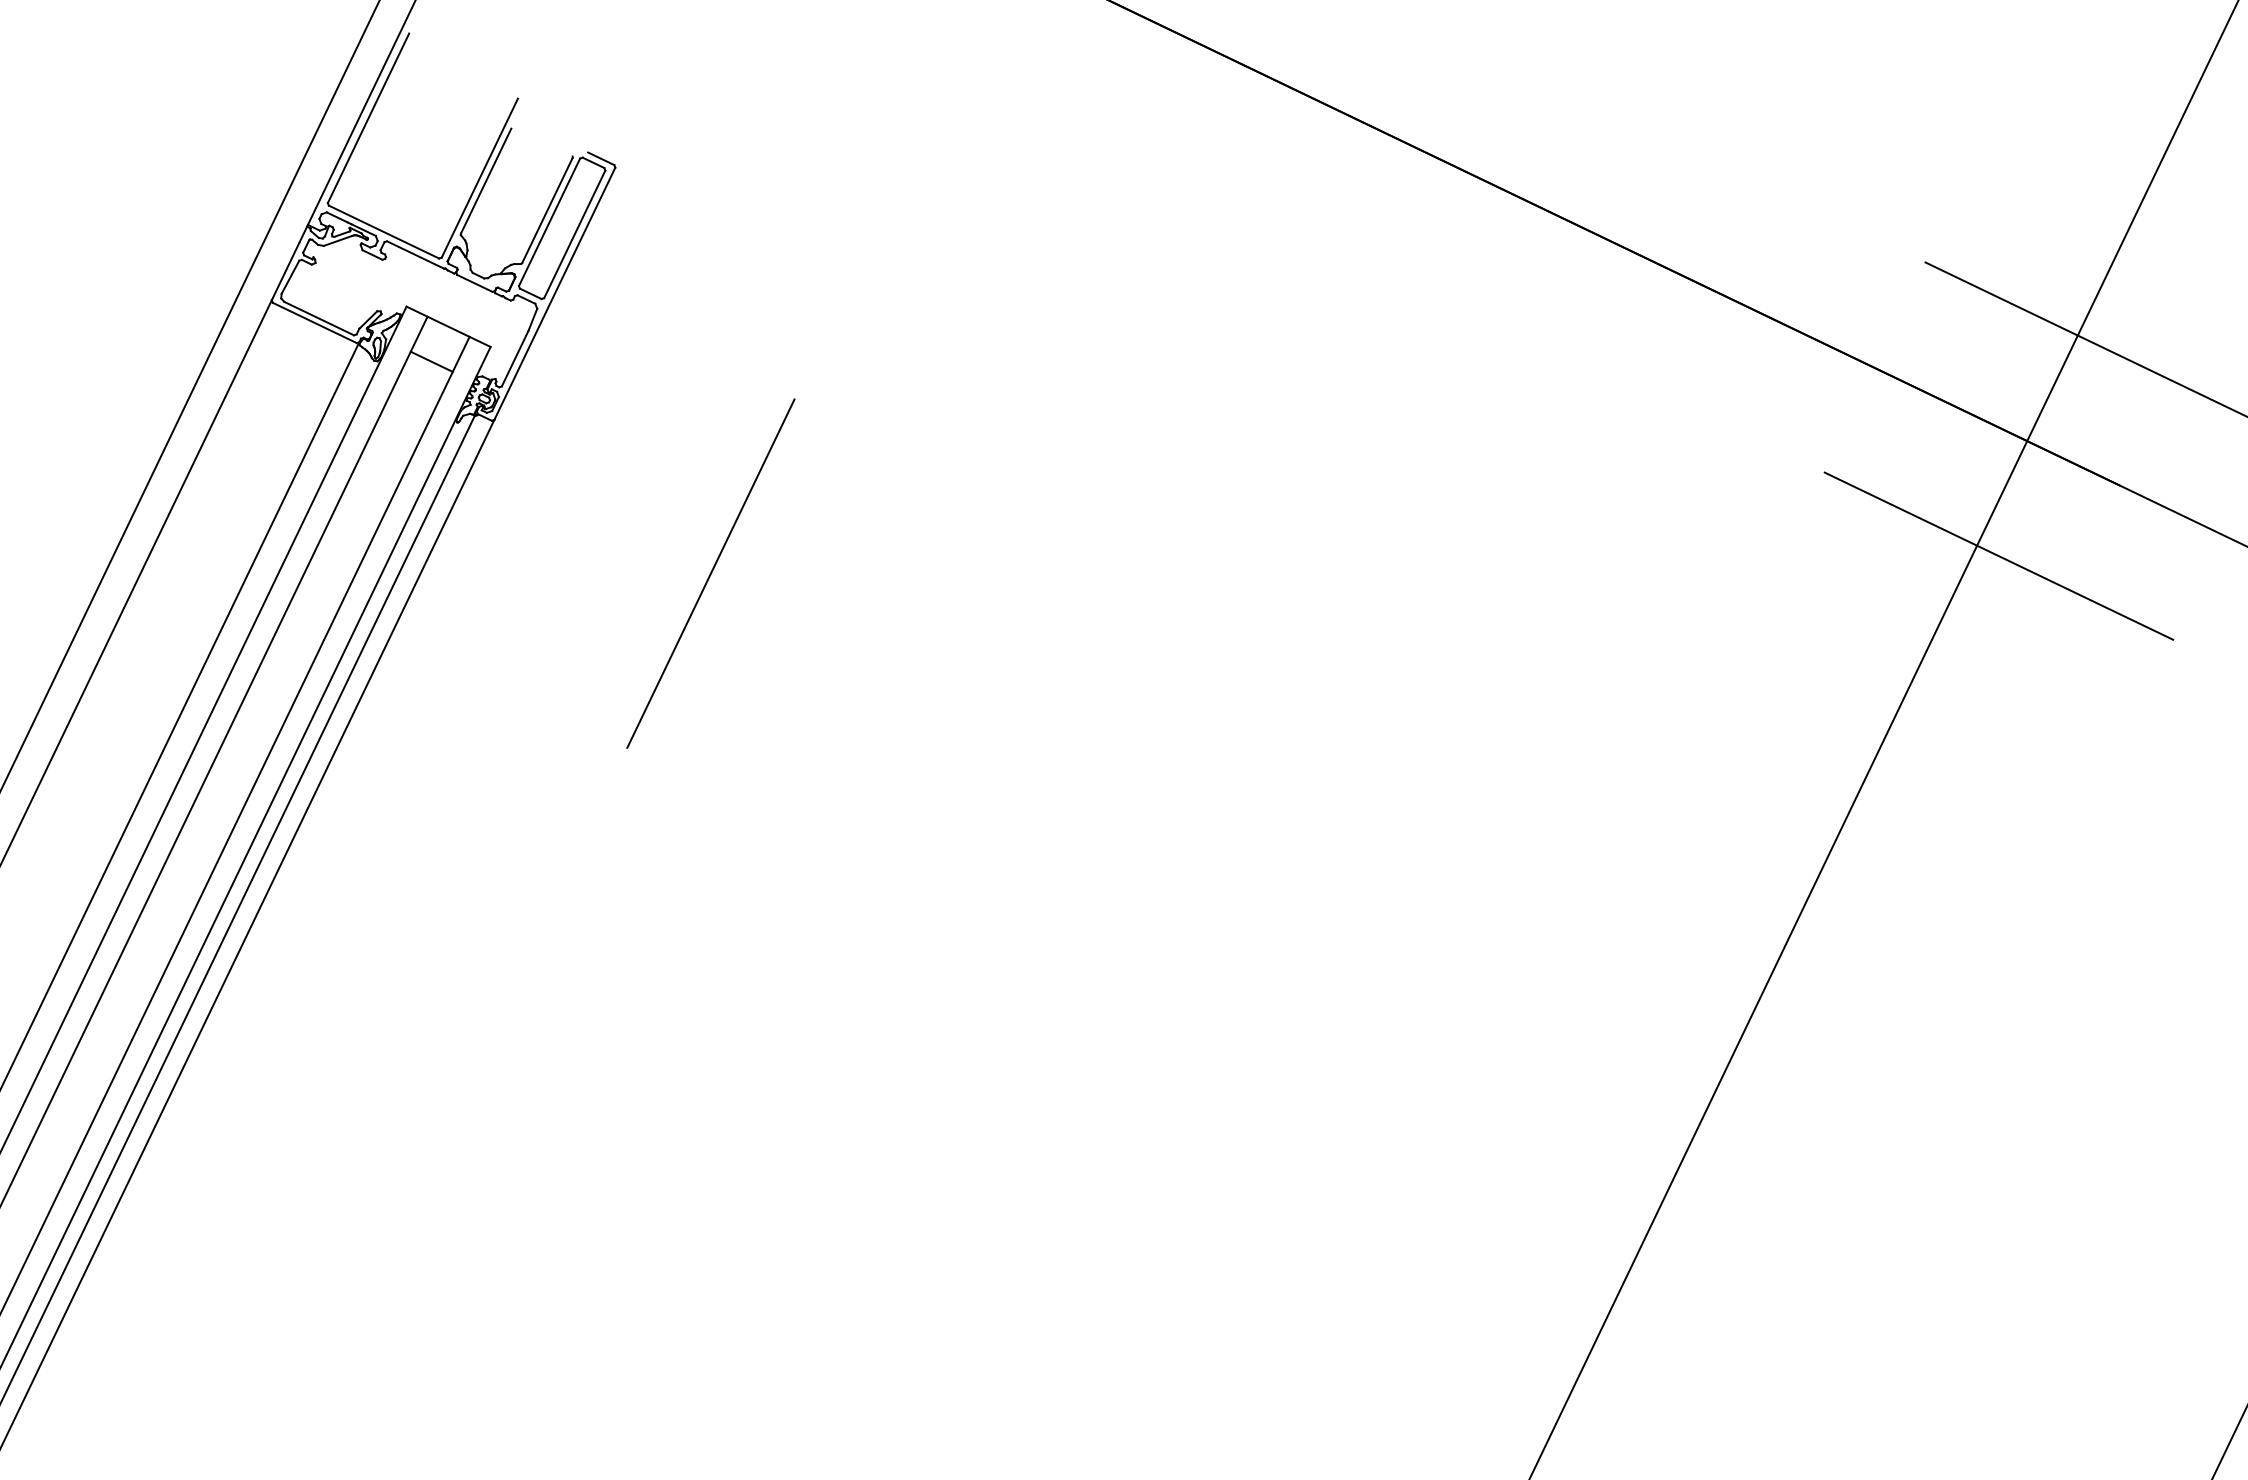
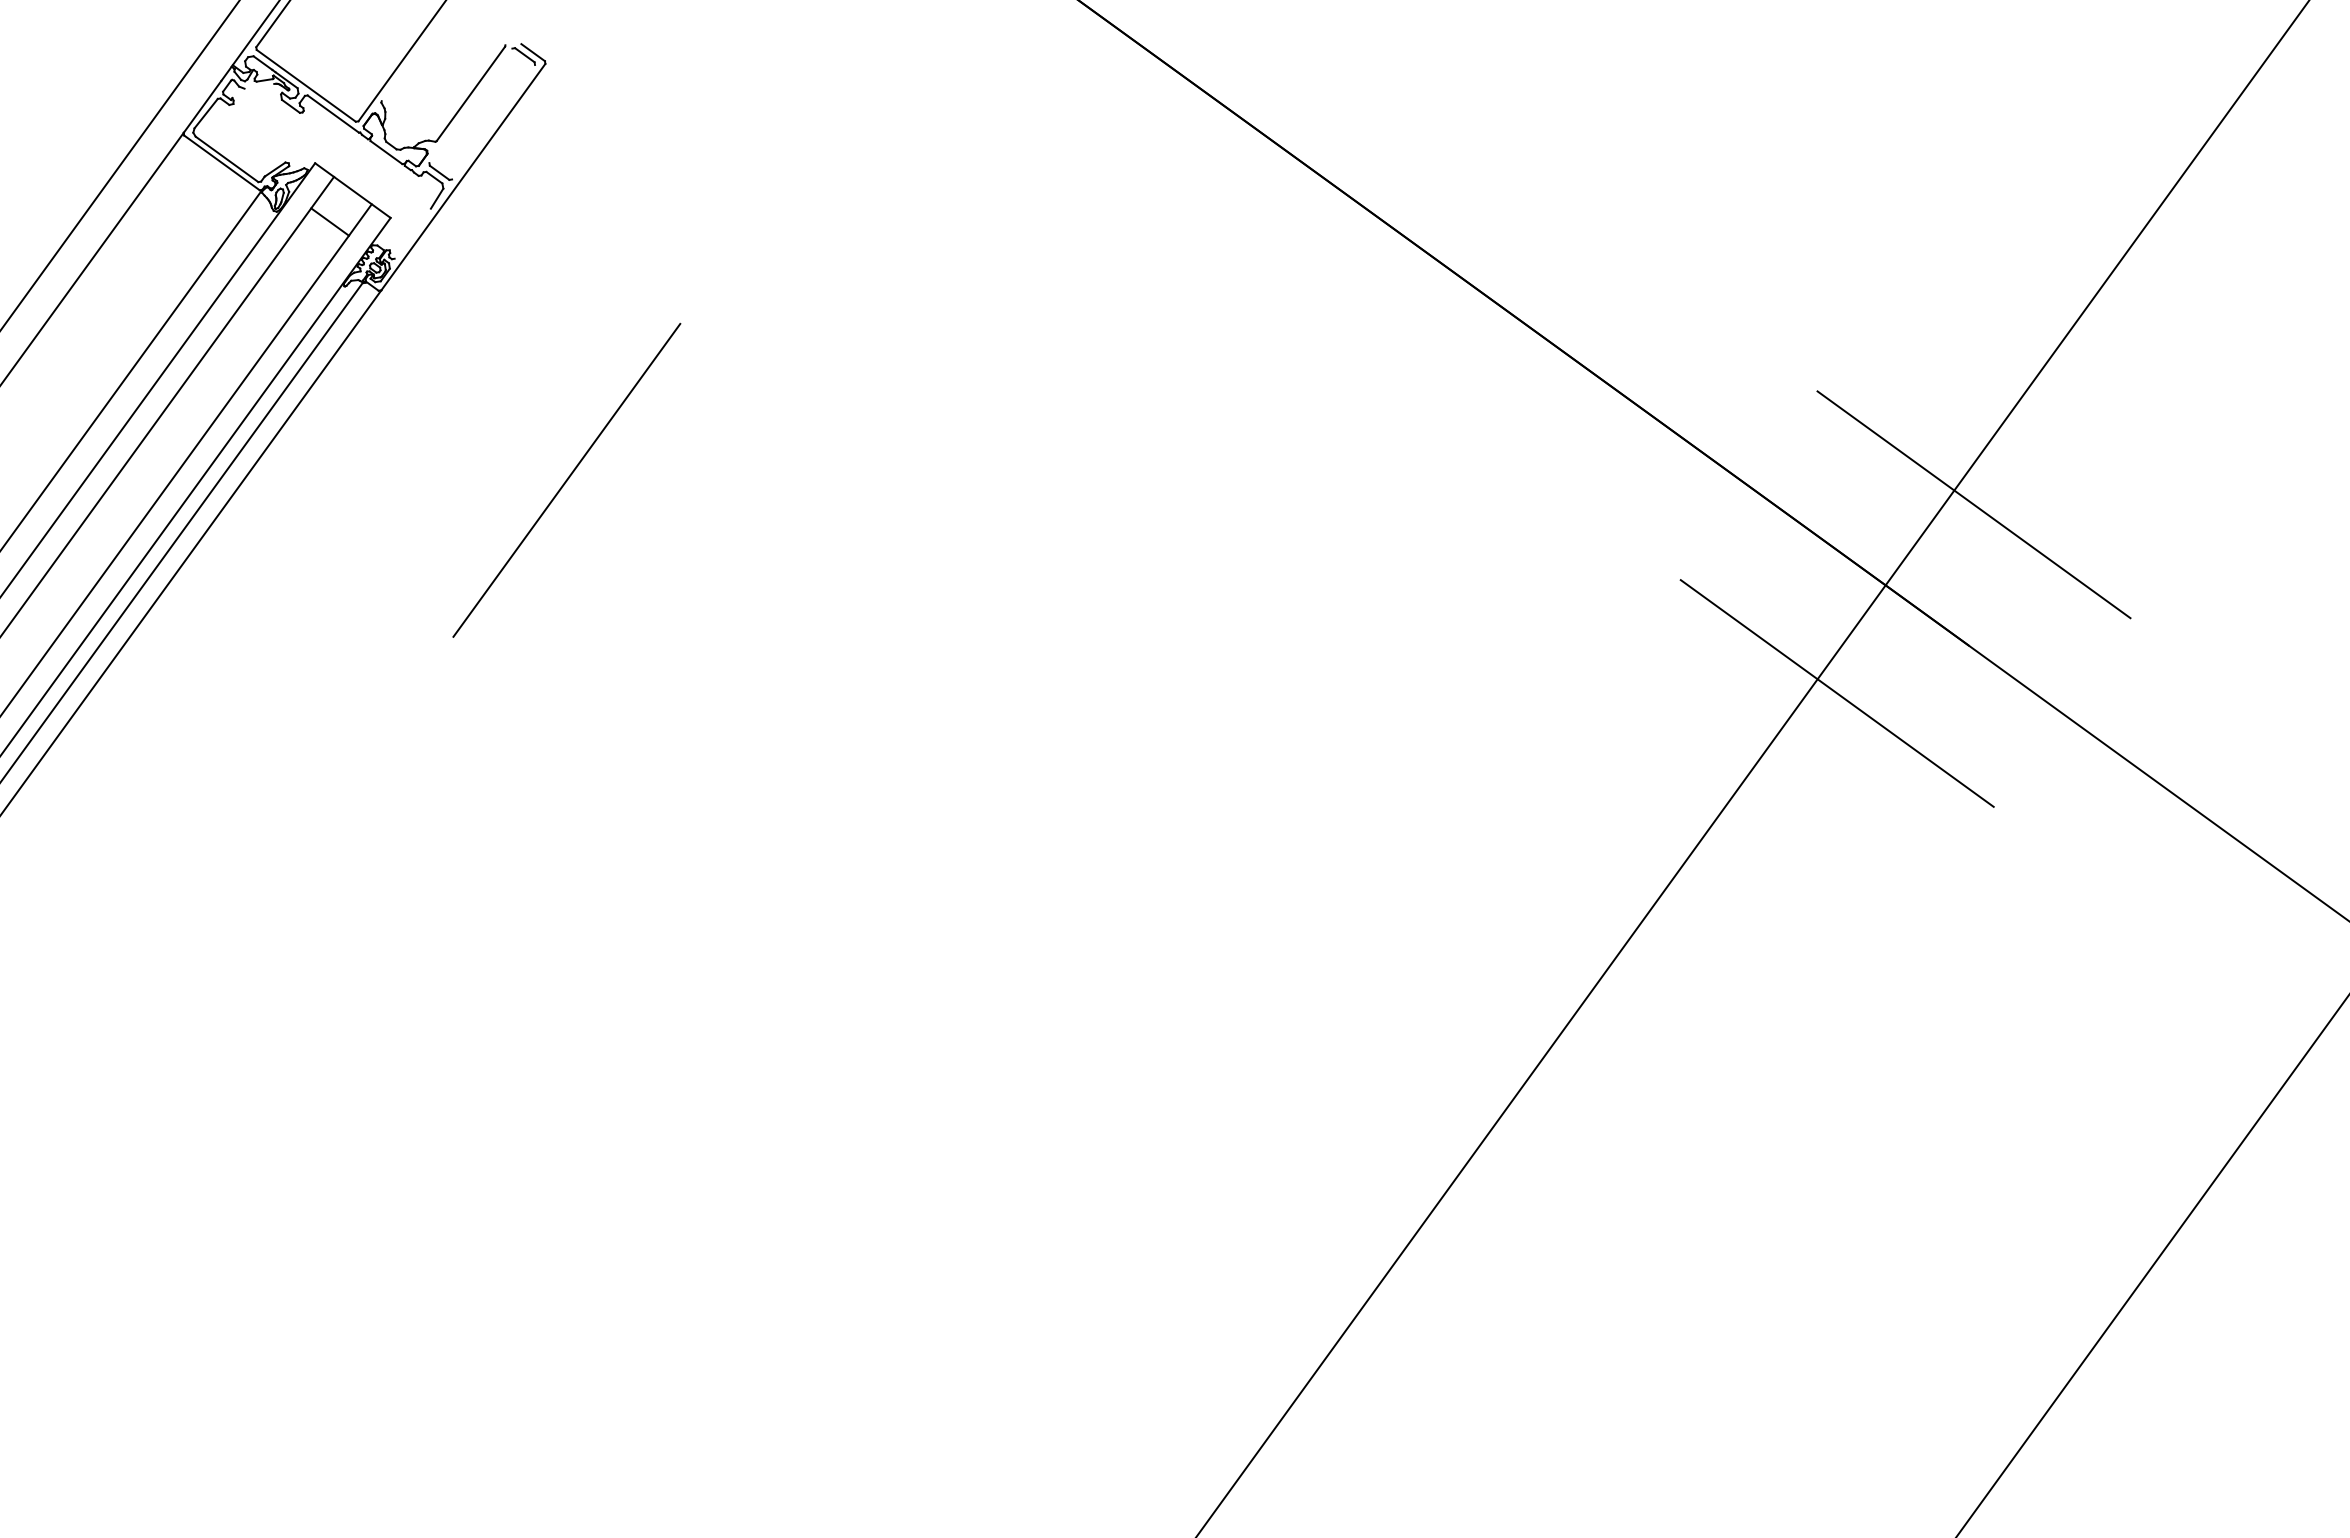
line: (485, 180) -> (415, 53), removed
line: (549, 222) -> (470, 105), removed
line: (574, 234) -> (493, 122), removed
line: (337, 240) -> (259, 85), removed
line: (514, 358) -> (412, 233), removed

